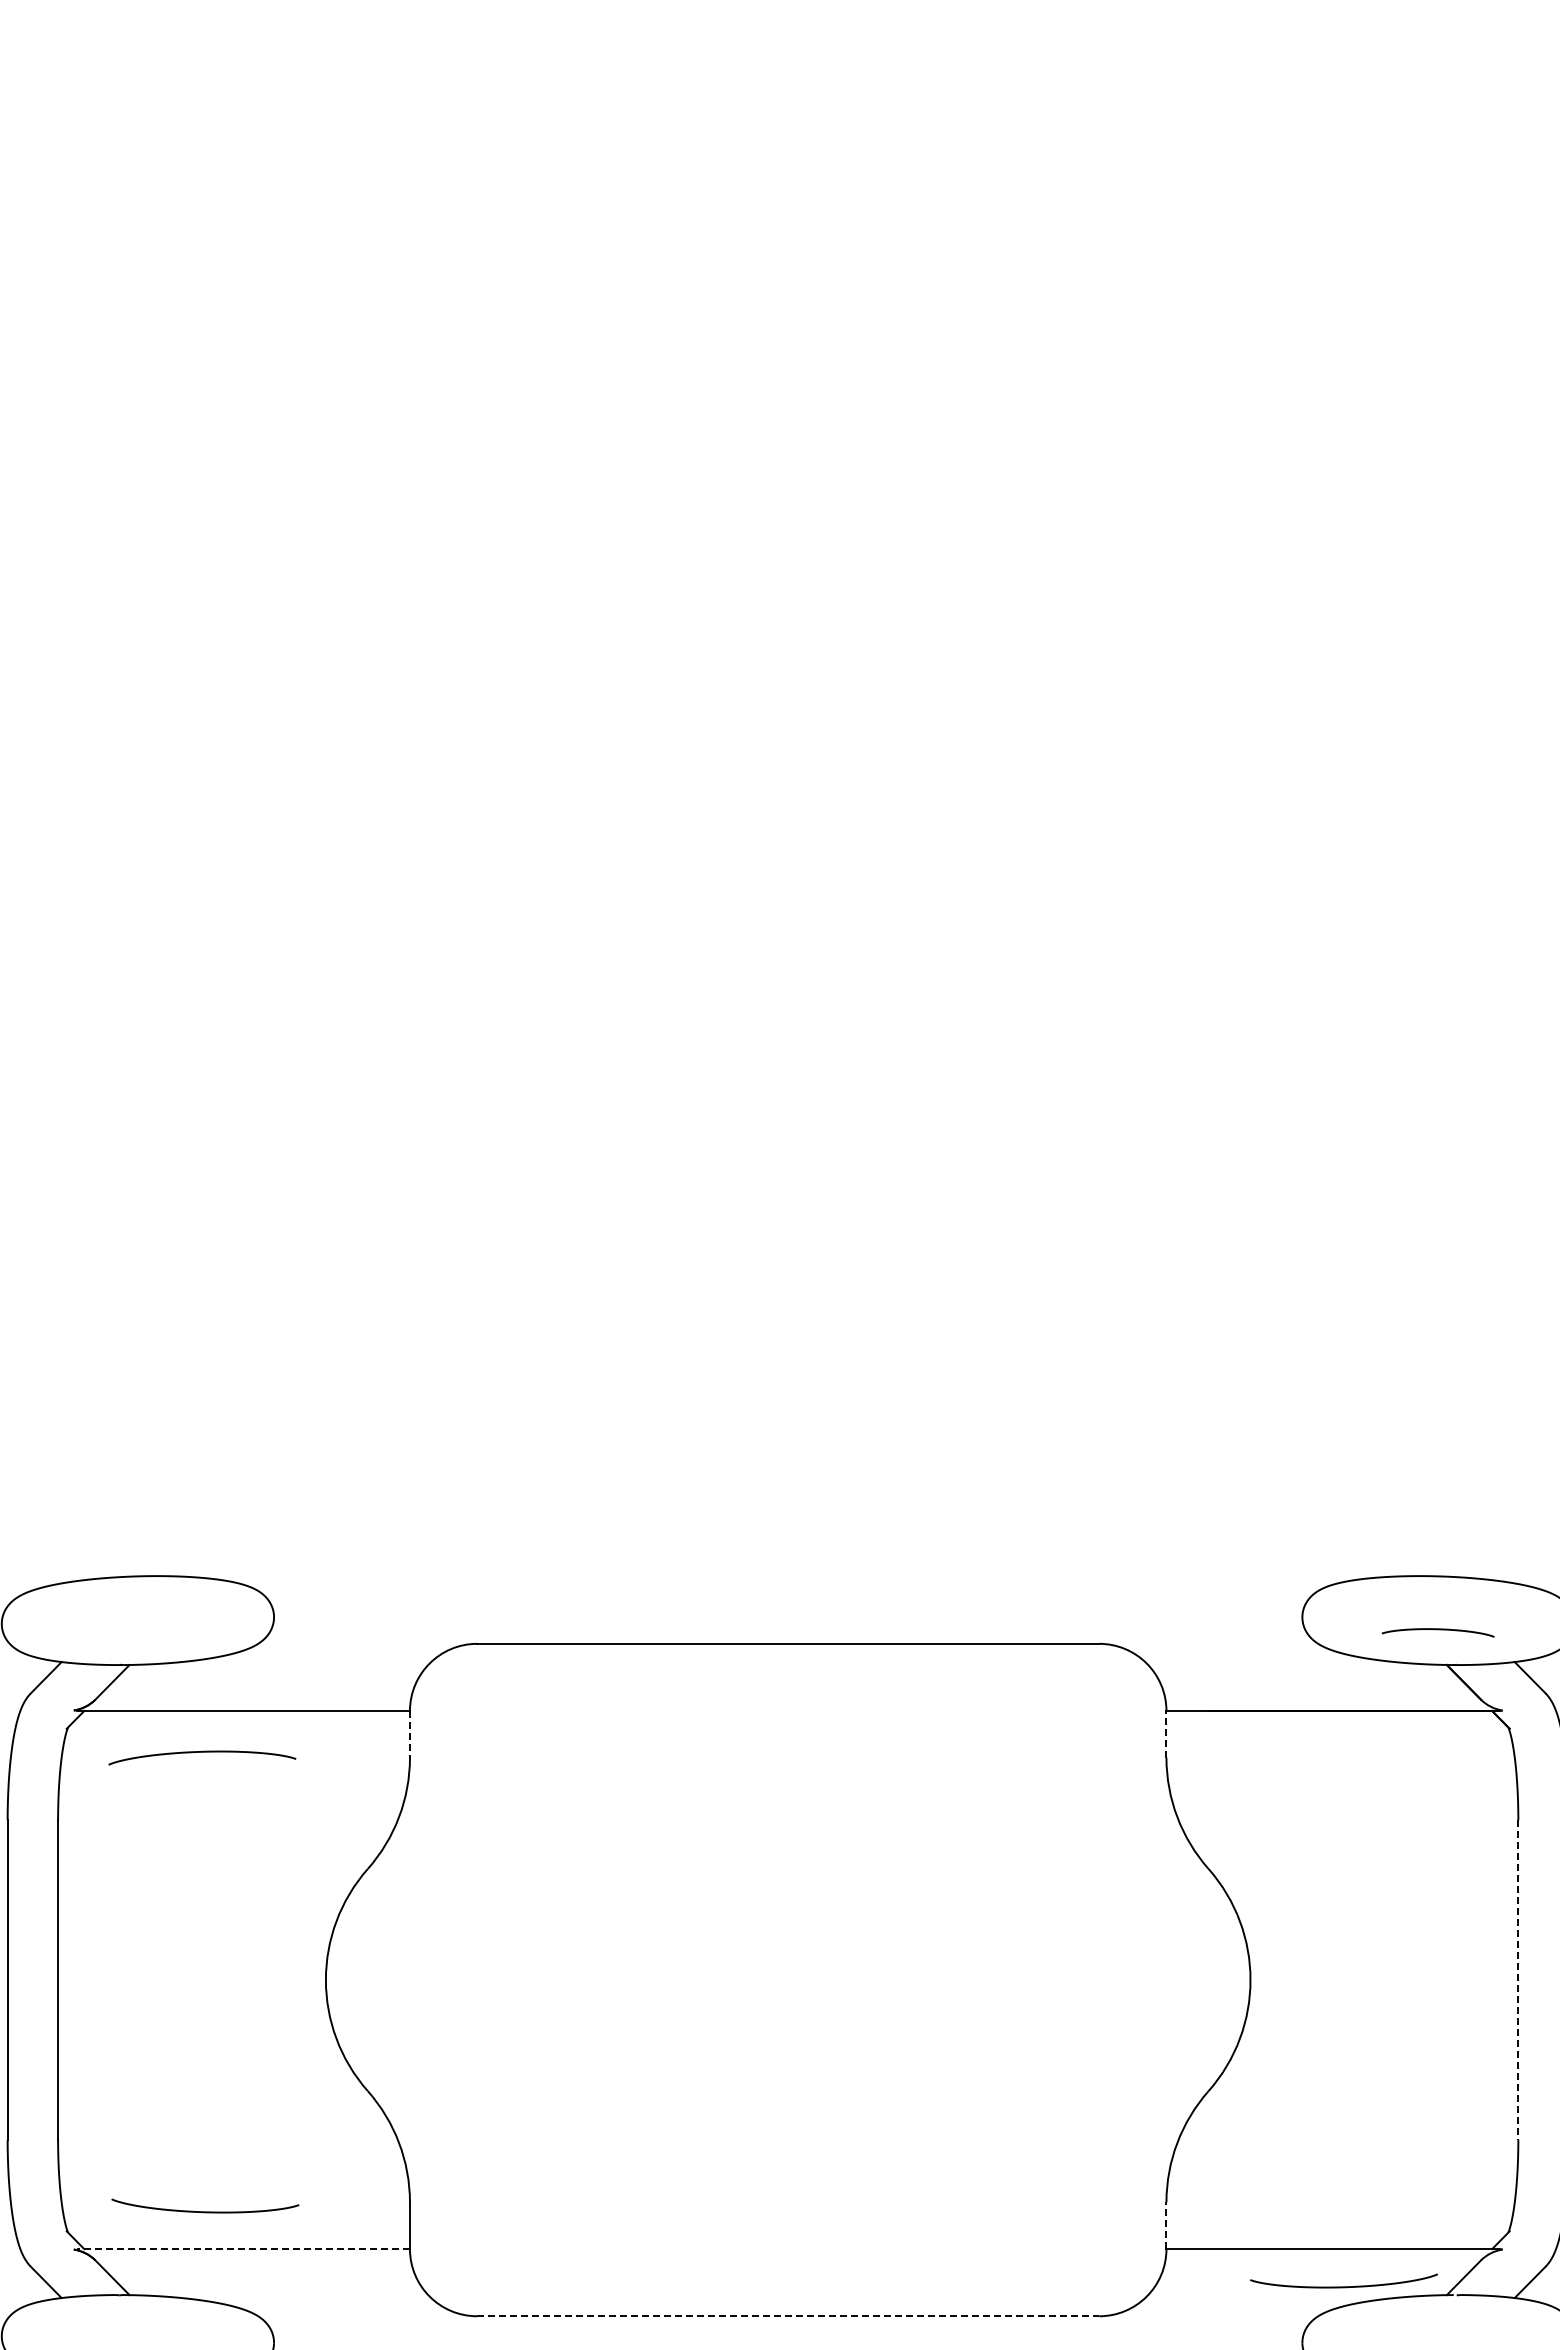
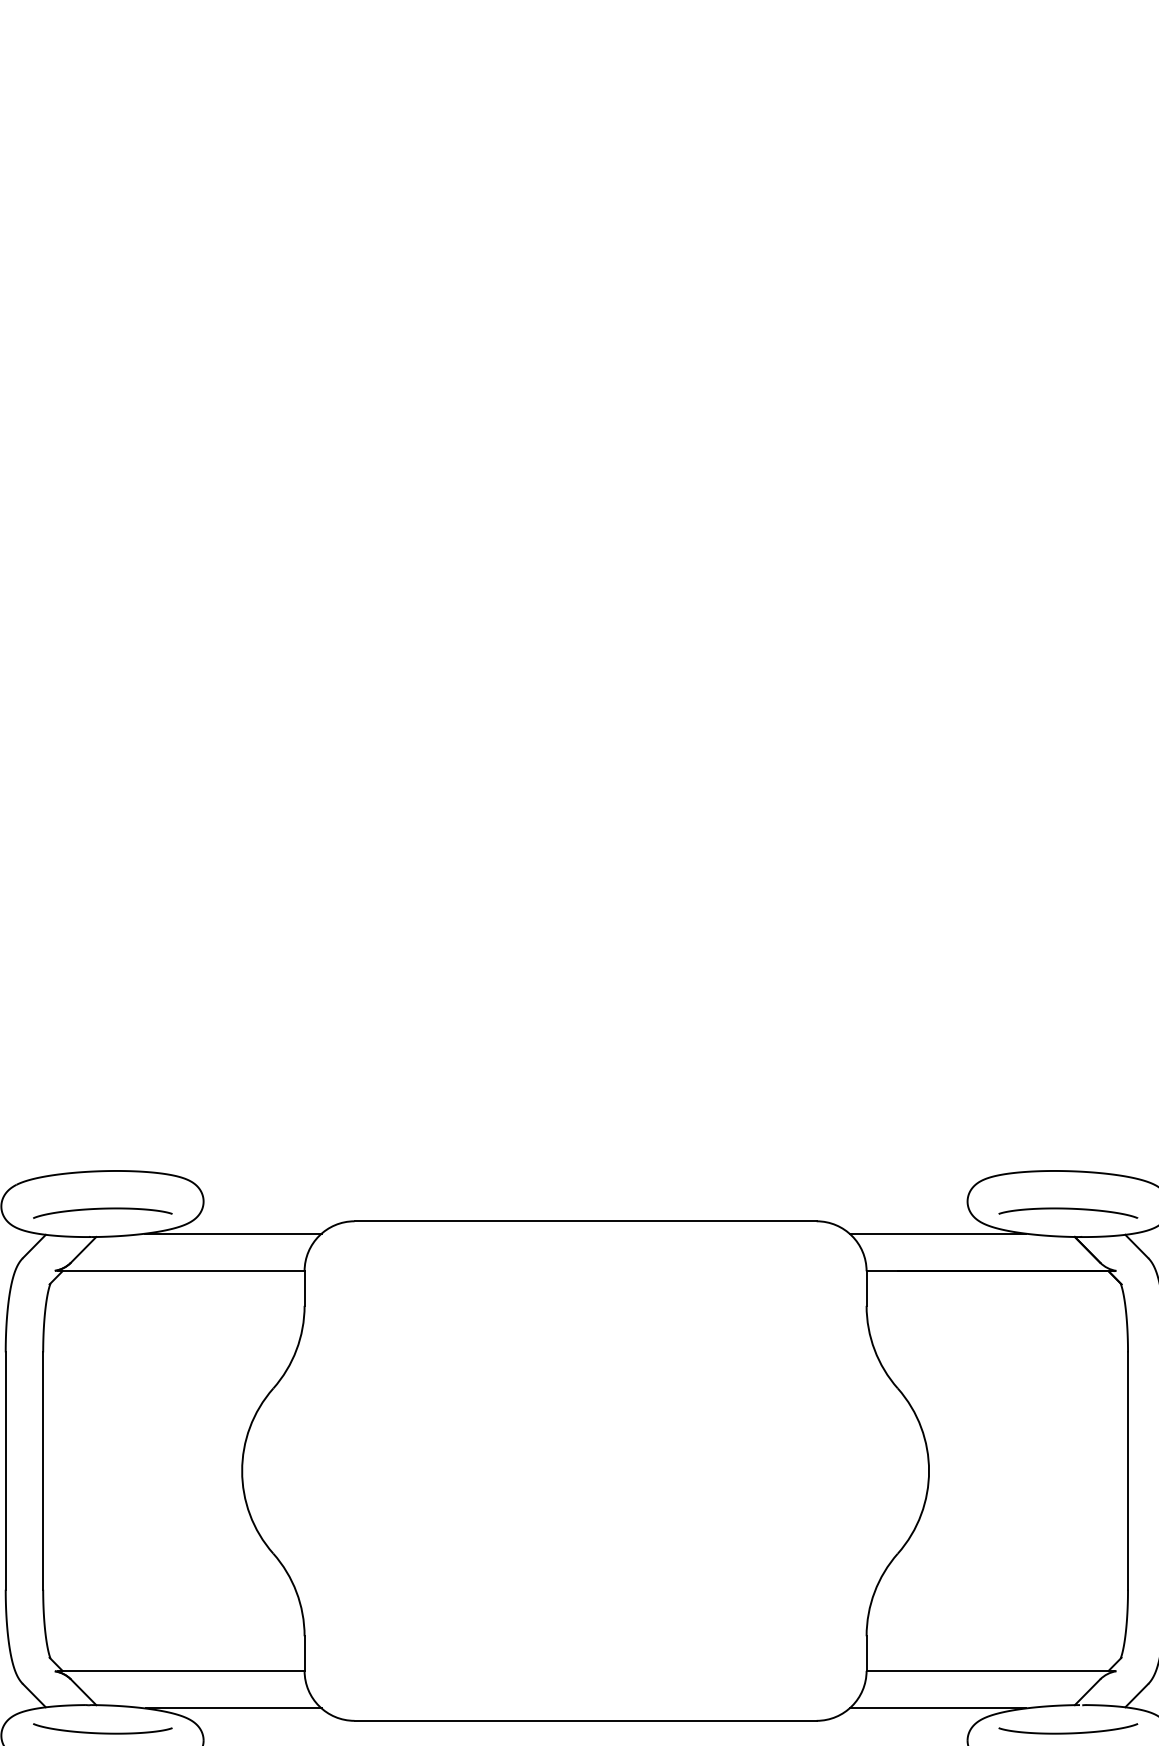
part: (1438, 1632) -> (1068, 1212), size x1.67
line: (313, 1660) -> (232, 1233), added
line: (1262, 1660) -> (937, 1233), added
line: (1166, 1733) -> (866, 1287), dashed -> solid
line: (409, 1734) -> (304, 1288), dashed -> solid
curve: (202, 1752) -> (102, 1209), moved
line: (1518, 1980) -> (1128, 1471), dashed -> solid
curve: (205, 2211) -> (102, 1732), moved
line: (1166, 2225) -> (866, 1653), dashed -> solid
line: (243, 2249) -> (180, 1671), dashed -> solid
curve: (1343, 2286) -> (1067, 1732), moved
line: (314, 2299) -> (233, 1708), added
line: (1261, 2299) -> (937, 1708), added
line: (788, 2316) -> (585, 1721), dashed -> solid

